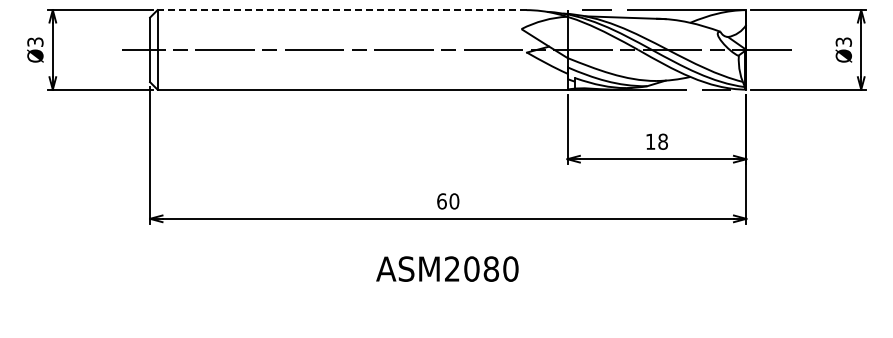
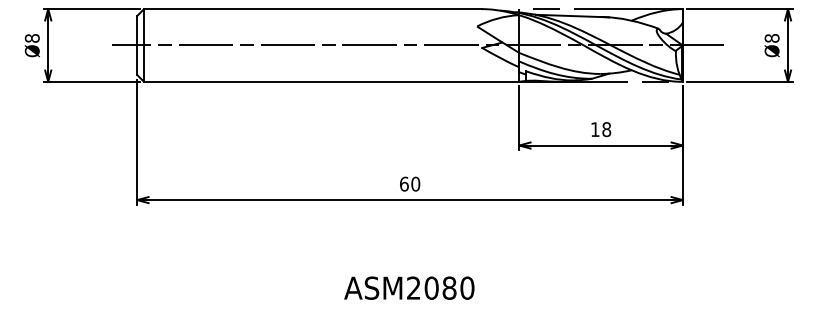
line: (342, 10) -> (313, 9), dashed -> solid
text: (35, 41) -> (32, 37), Ø3 -> Ø8
text: (843, 41) -> (771, 37), Ø3 -> Ø8
text: (447, 268) -> (409, 287), moved

